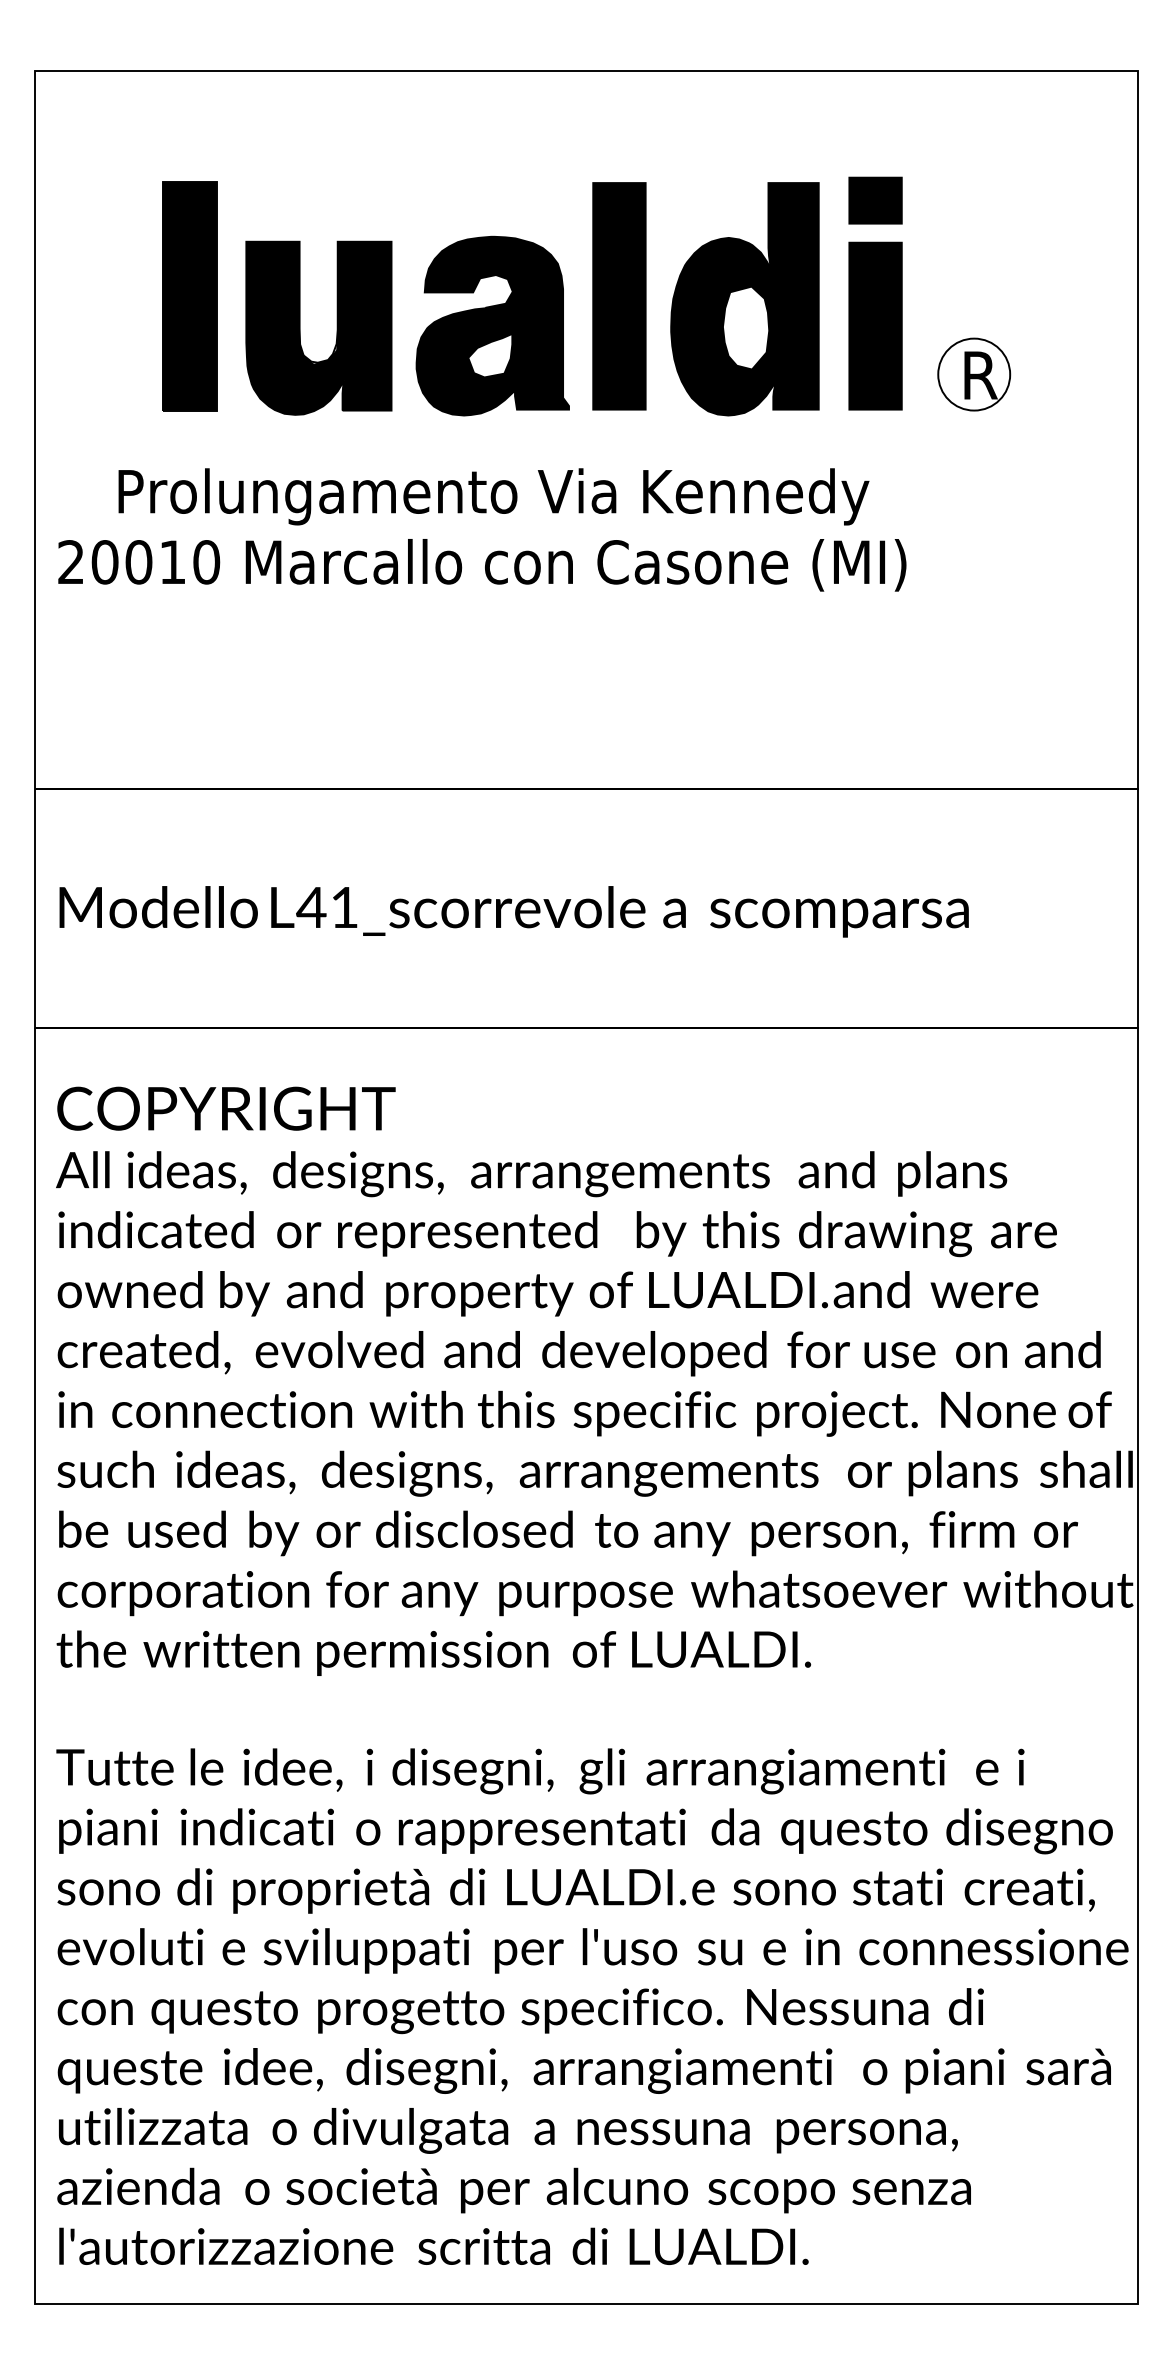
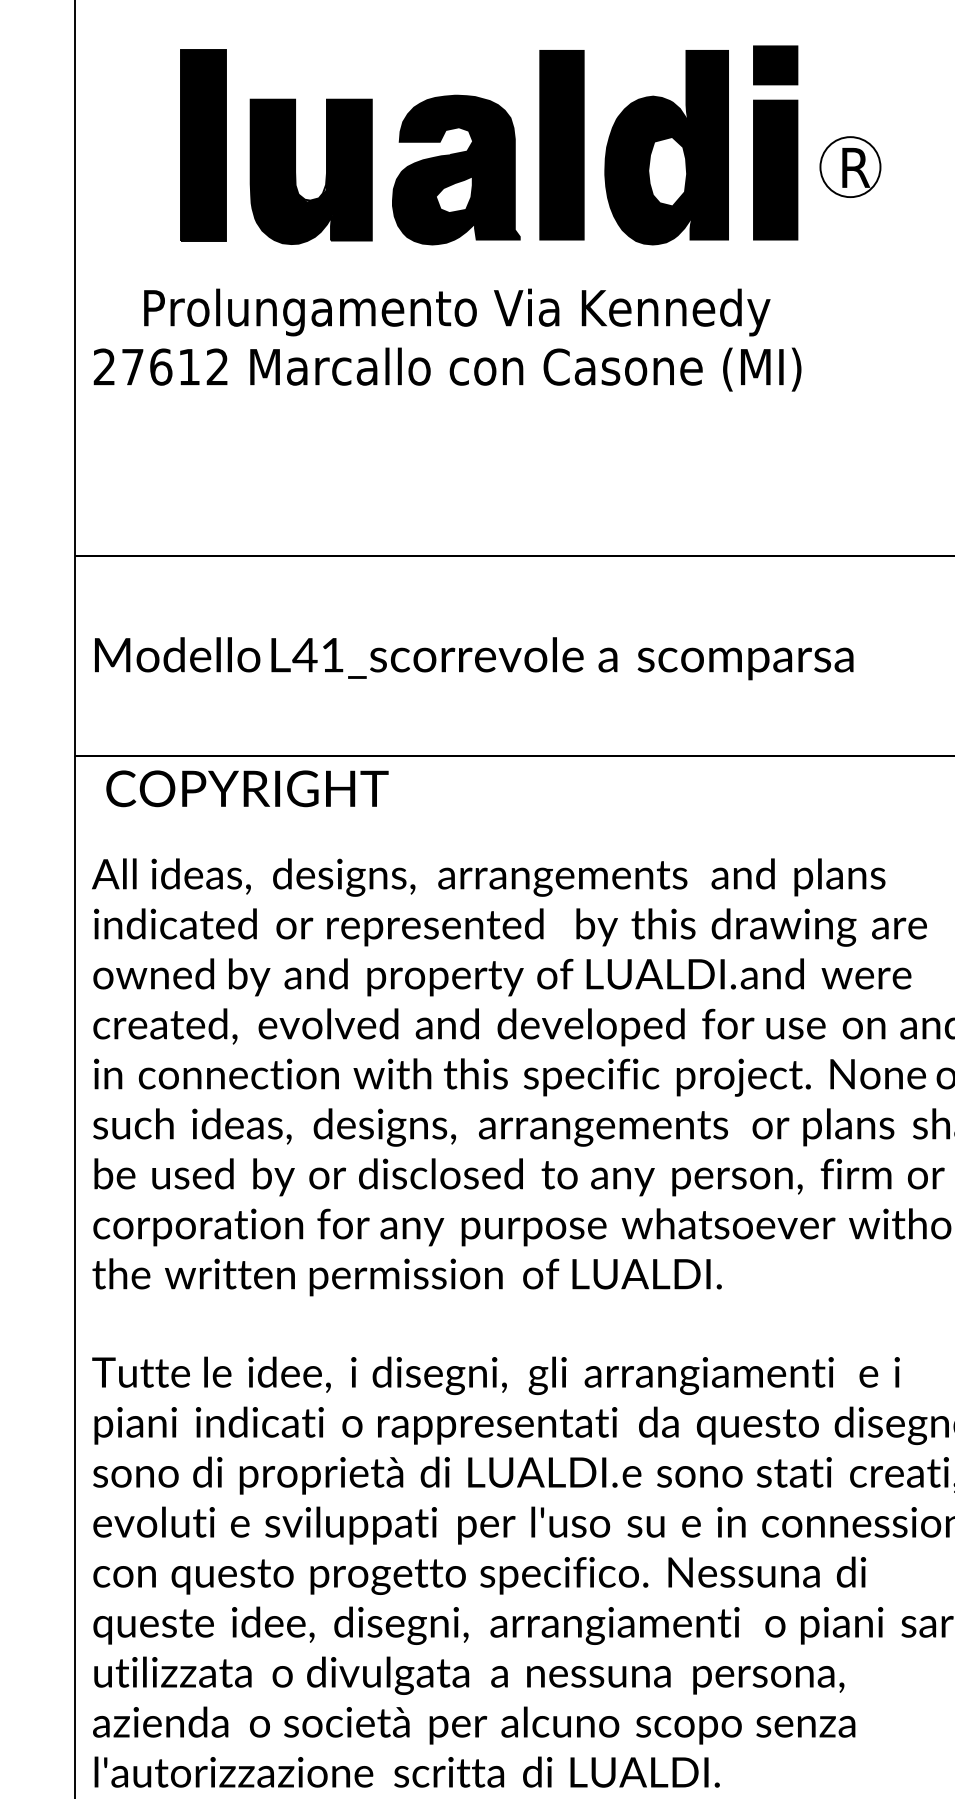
part: (974, 374) -> (850, 167), moved
text: (155, 562) -> (174, 367), 20010 -> 27612
text: (226, 1108) -> (247, 788), moved

